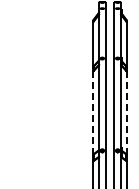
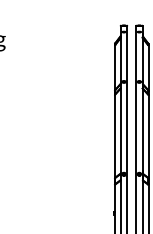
line: (126, 113) -> (148, 136), dashed -> solid
line: (92, 114) -> (114, 137), dashed -> solid

